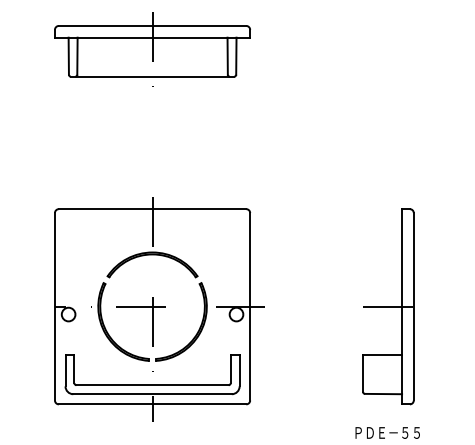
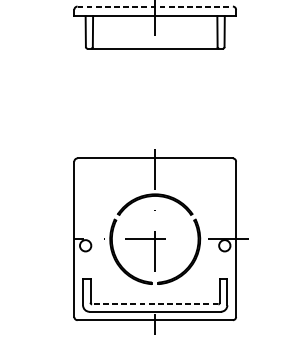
line: (152, 25) -> (155, 6), solid -> dashed
line: (152, 385) -> (155, 304), solid -> dashed

